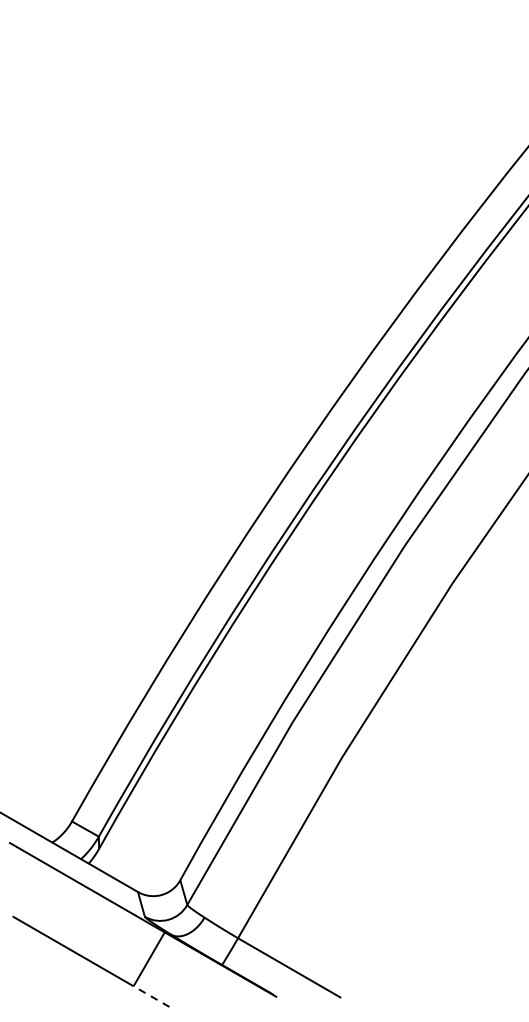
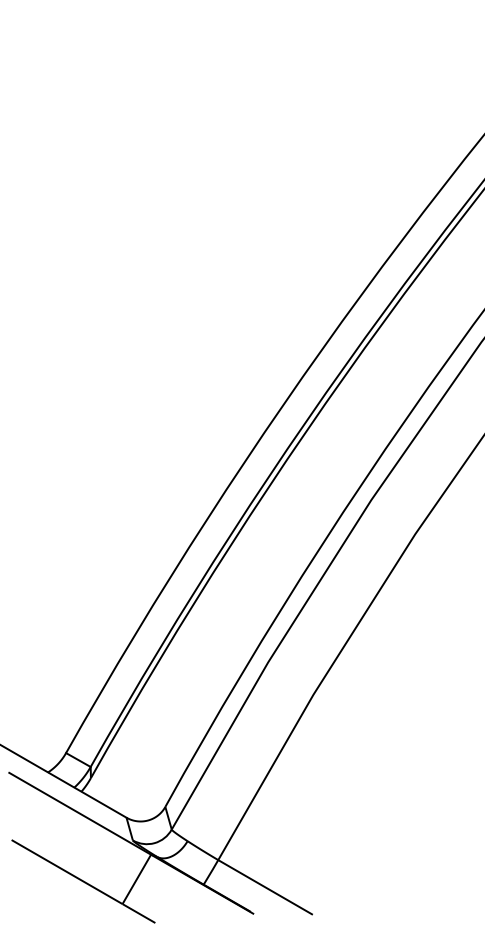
line: (151, 996) -> (138, 913), dashed -> solid

